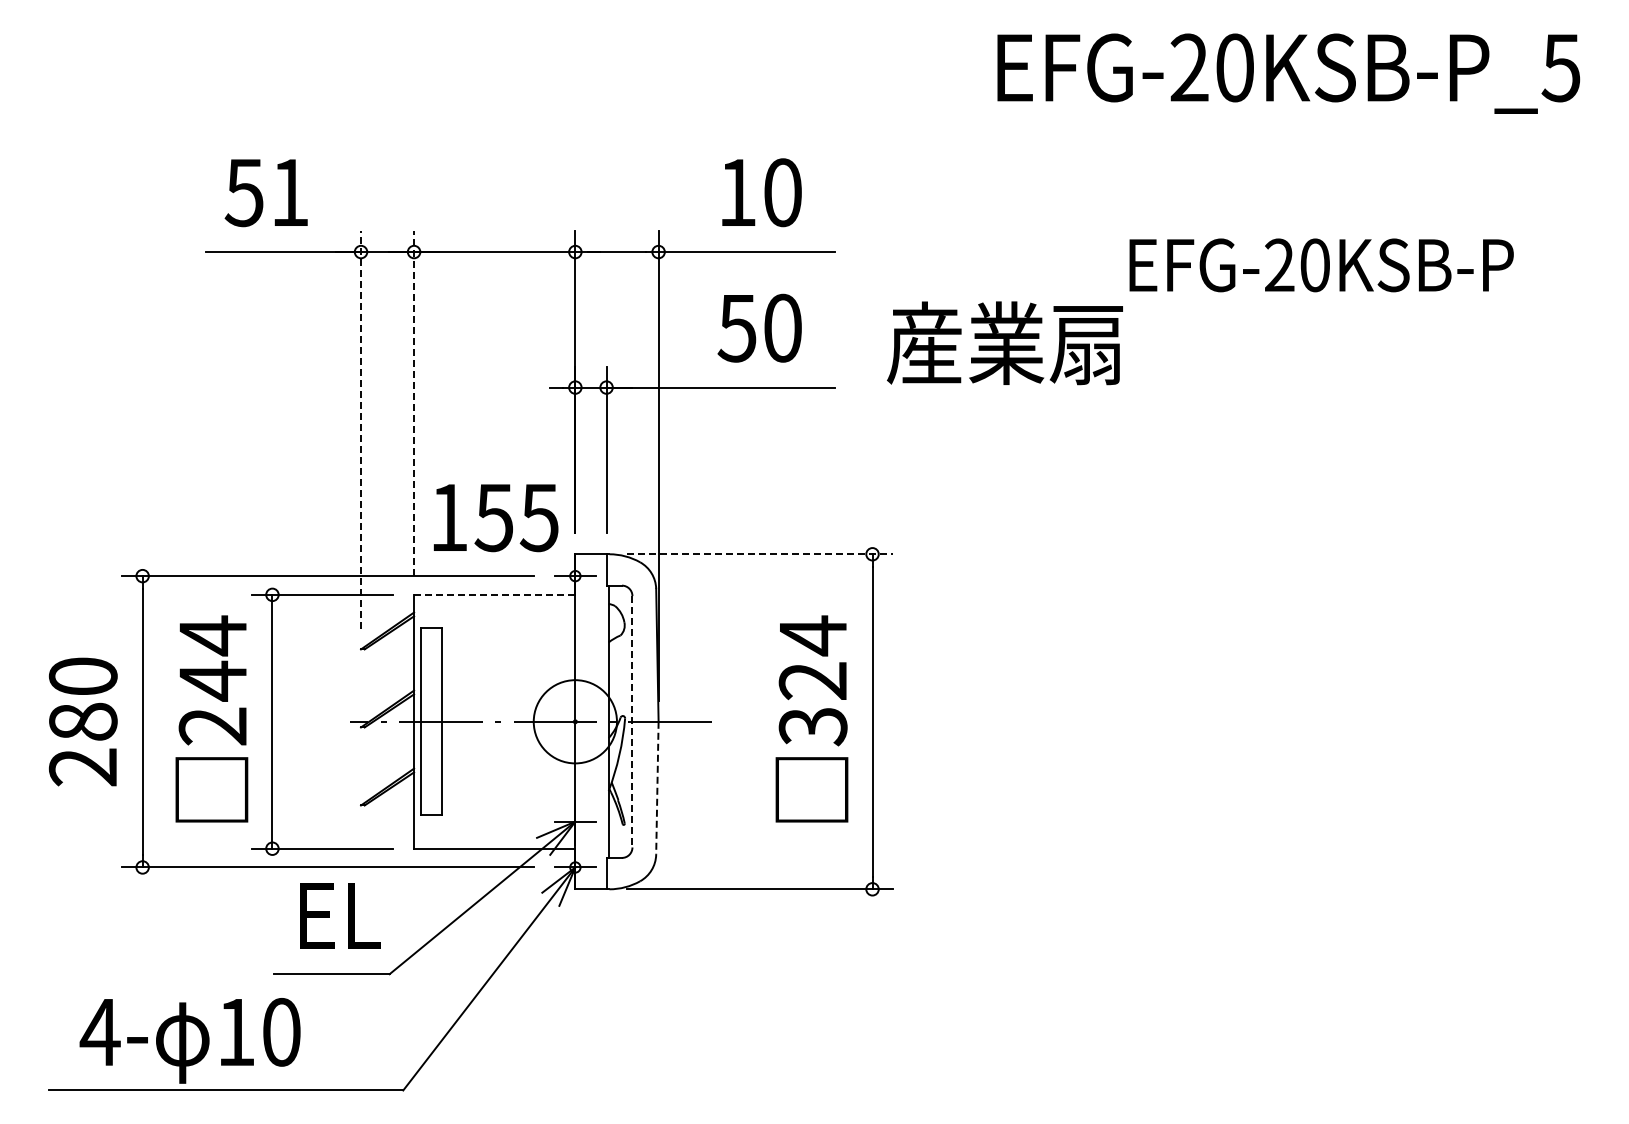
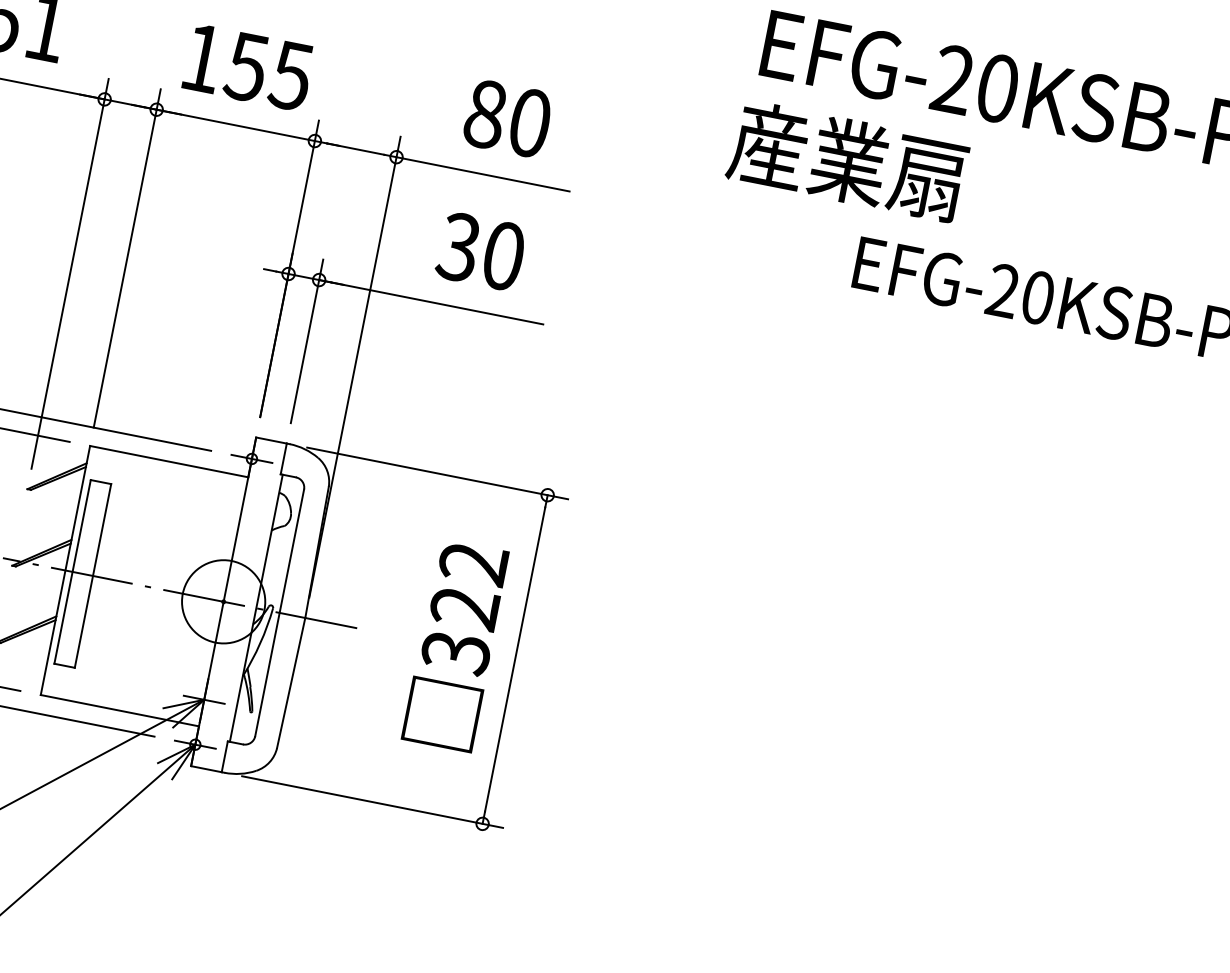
text: (737, 192) -> (485, 114), 10 -> 80
text: (736, 327) -> (458, 246), 50 -> 30
text: (1004, 343) -> (847, 161), moved
line: (414, 403) -> (127, 258), dashed -> solid
line: (361, 429) -> (70, 273), dashed -> solid
text: (495, 518) -> (247, 68), moved
line: (760, 554) -> (437, 473), dashed -> solid
line: (494, 594) -> (169, 461), dashed -> solid
text: (812, 635) -> (473, 563), 324 -> 322
line: (632, 721) -> (279, 612), dashed -> solid
line: (657, 788) -> (291, 683), dashed -> solid

